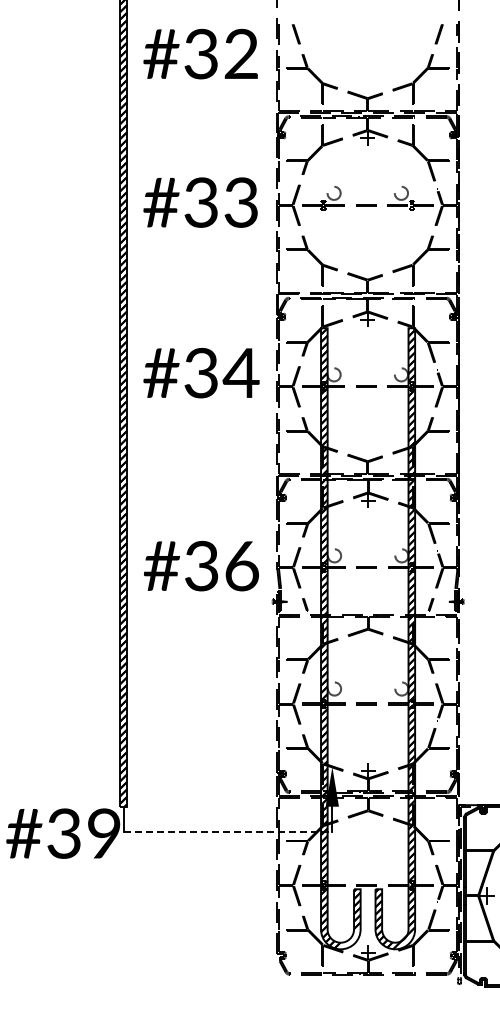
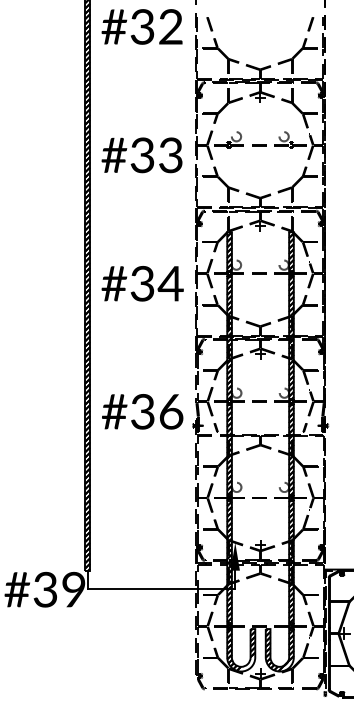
text: (200, 53) -> (141, 26), moved
text: (200, 202) -> (141, 155), moved
text: (201, 372) -> (142, 283), moved
text: (201, 565) -> (142, 411), moved
line: (228, 832) -> (161, 588), dashed -> solid

